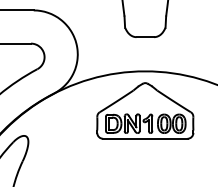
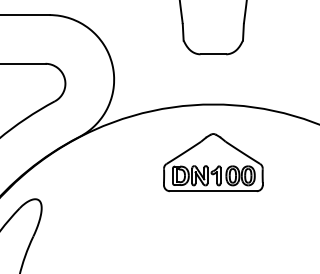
part: (145, 110) -> (213, 161), size x0.7

